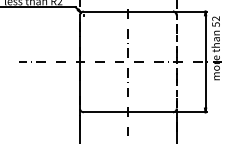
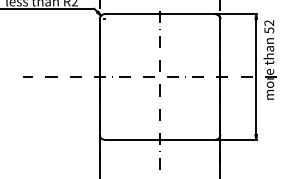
line: (176, 61) -> (220, 76), dashed -> solid

